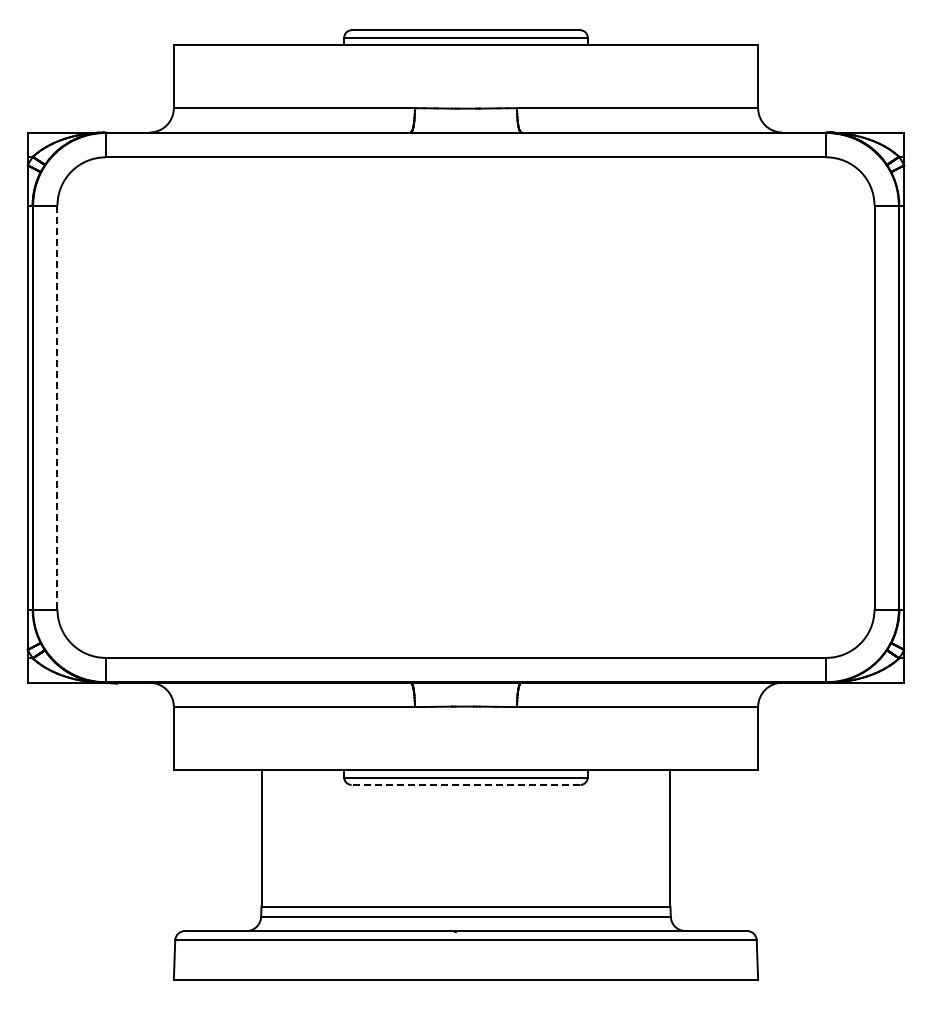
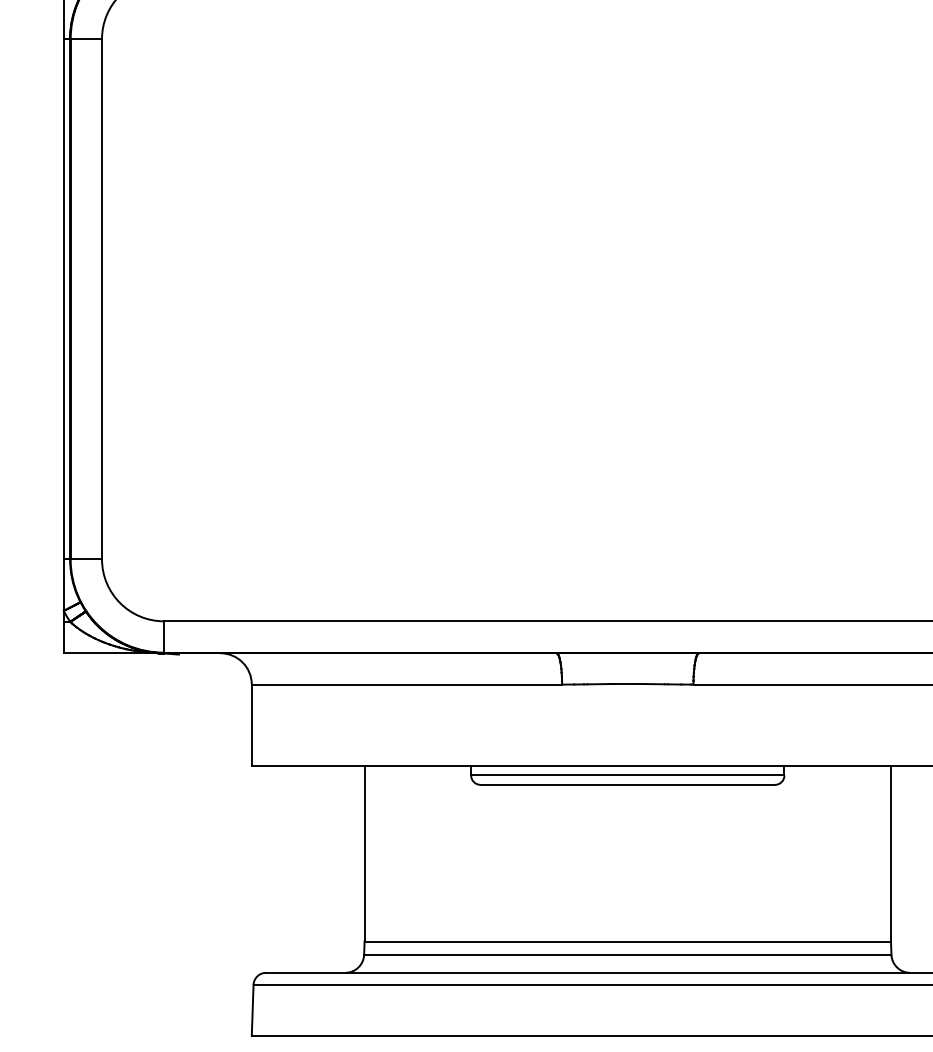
line: (57, 408) -> (102, 300), dashed -> solid
line: (465, 784) -> (627, 784), dashed -> solid

